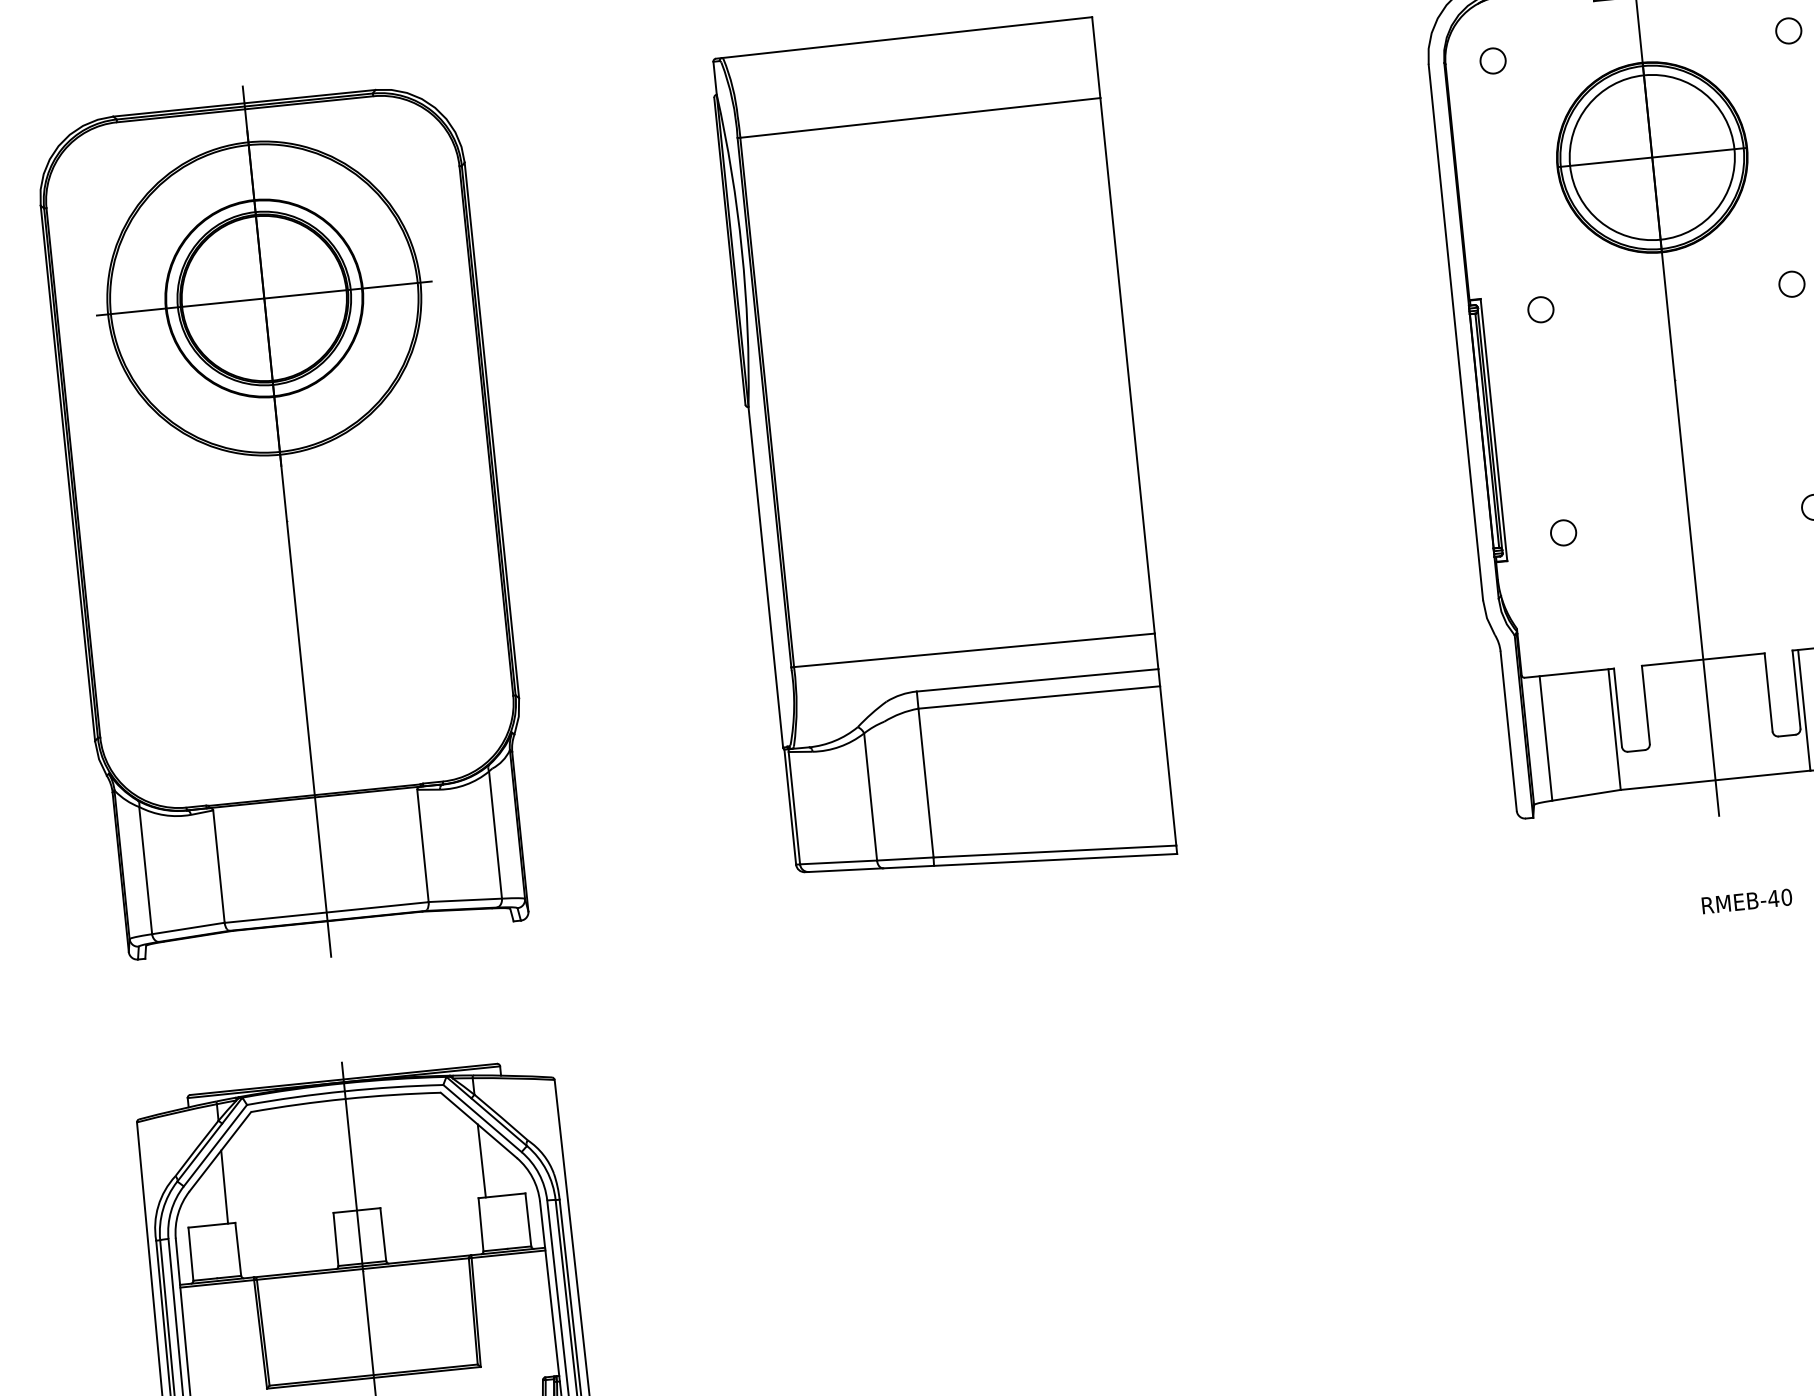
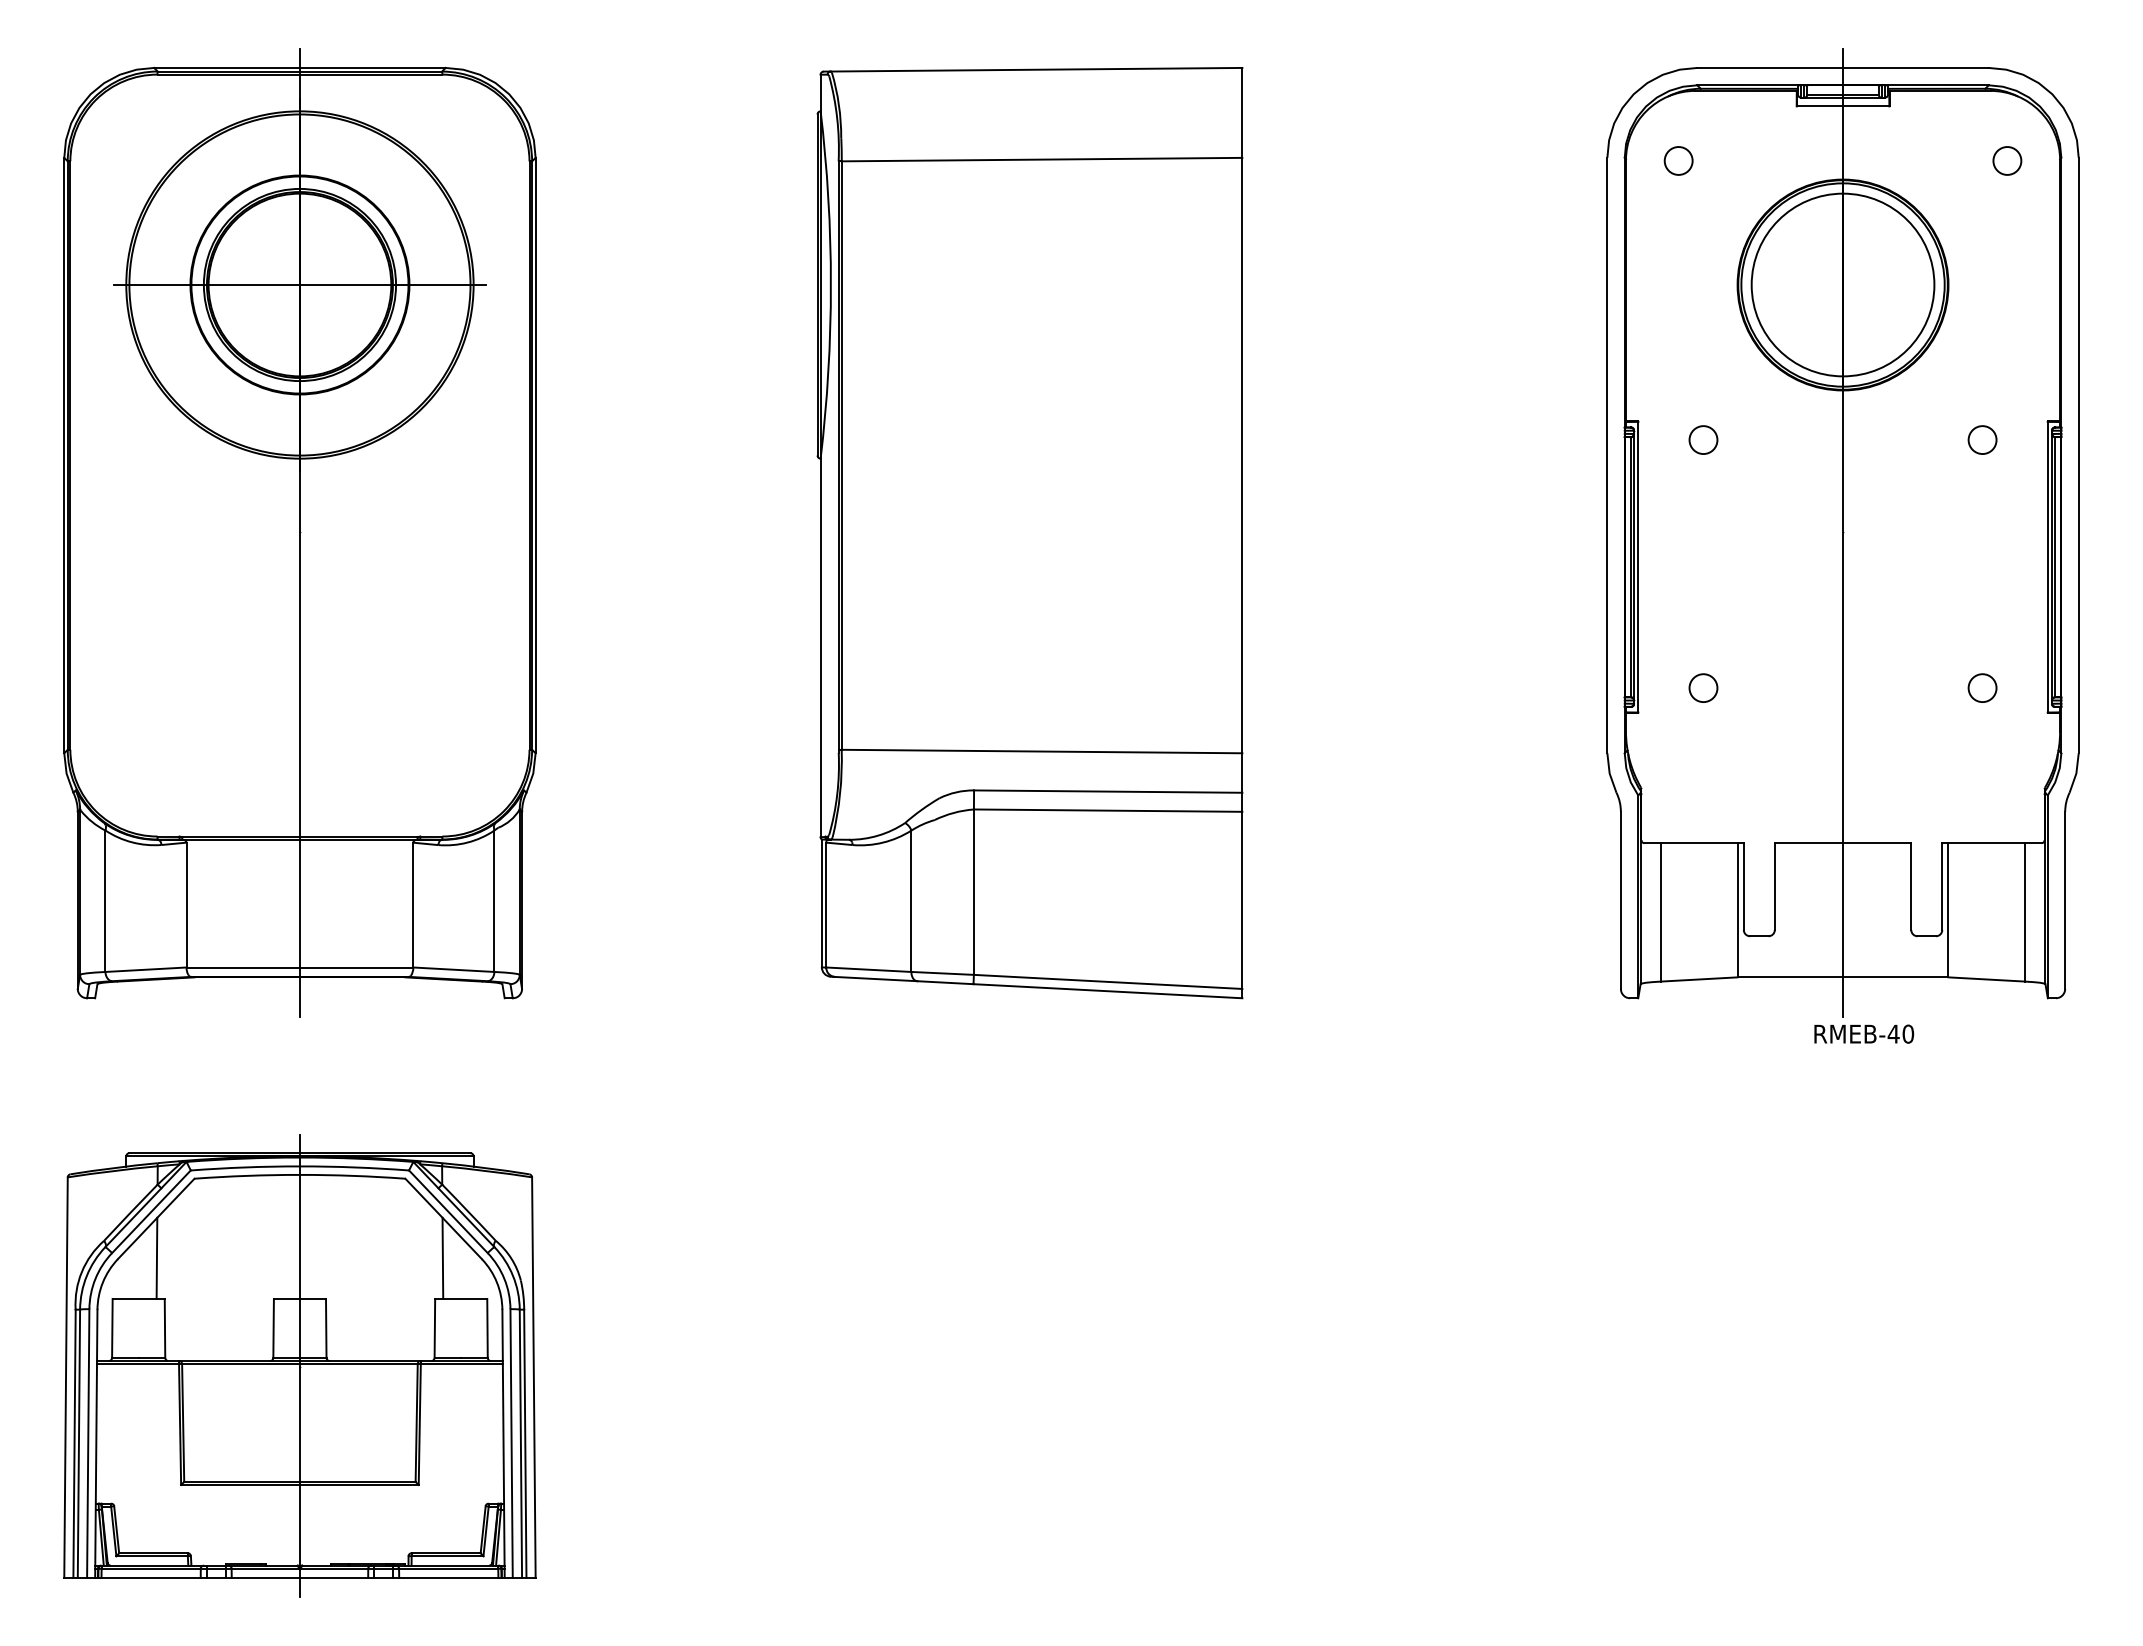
line: (1651, 158) -> (1842, 285), removed
text: (1747, 900) -> (1864, 1033), moved

